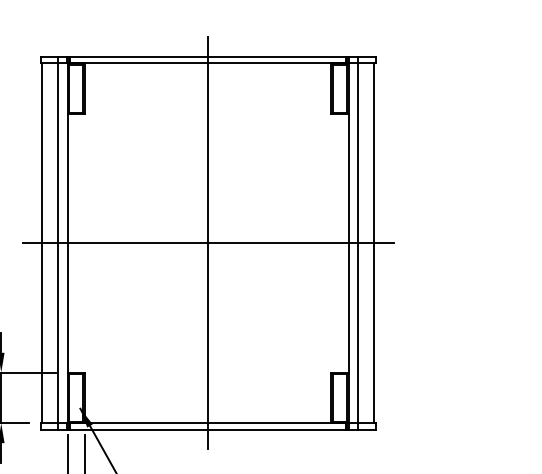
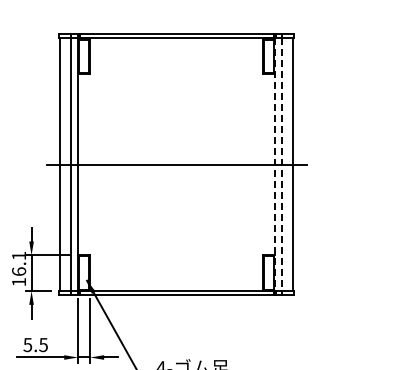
line: (207, 243) -> (176, 164), removed
line: (348, 244) -> (275, 165), solid -> dashed
line: (357, 244) -> (281, 165), solid -> dashed

